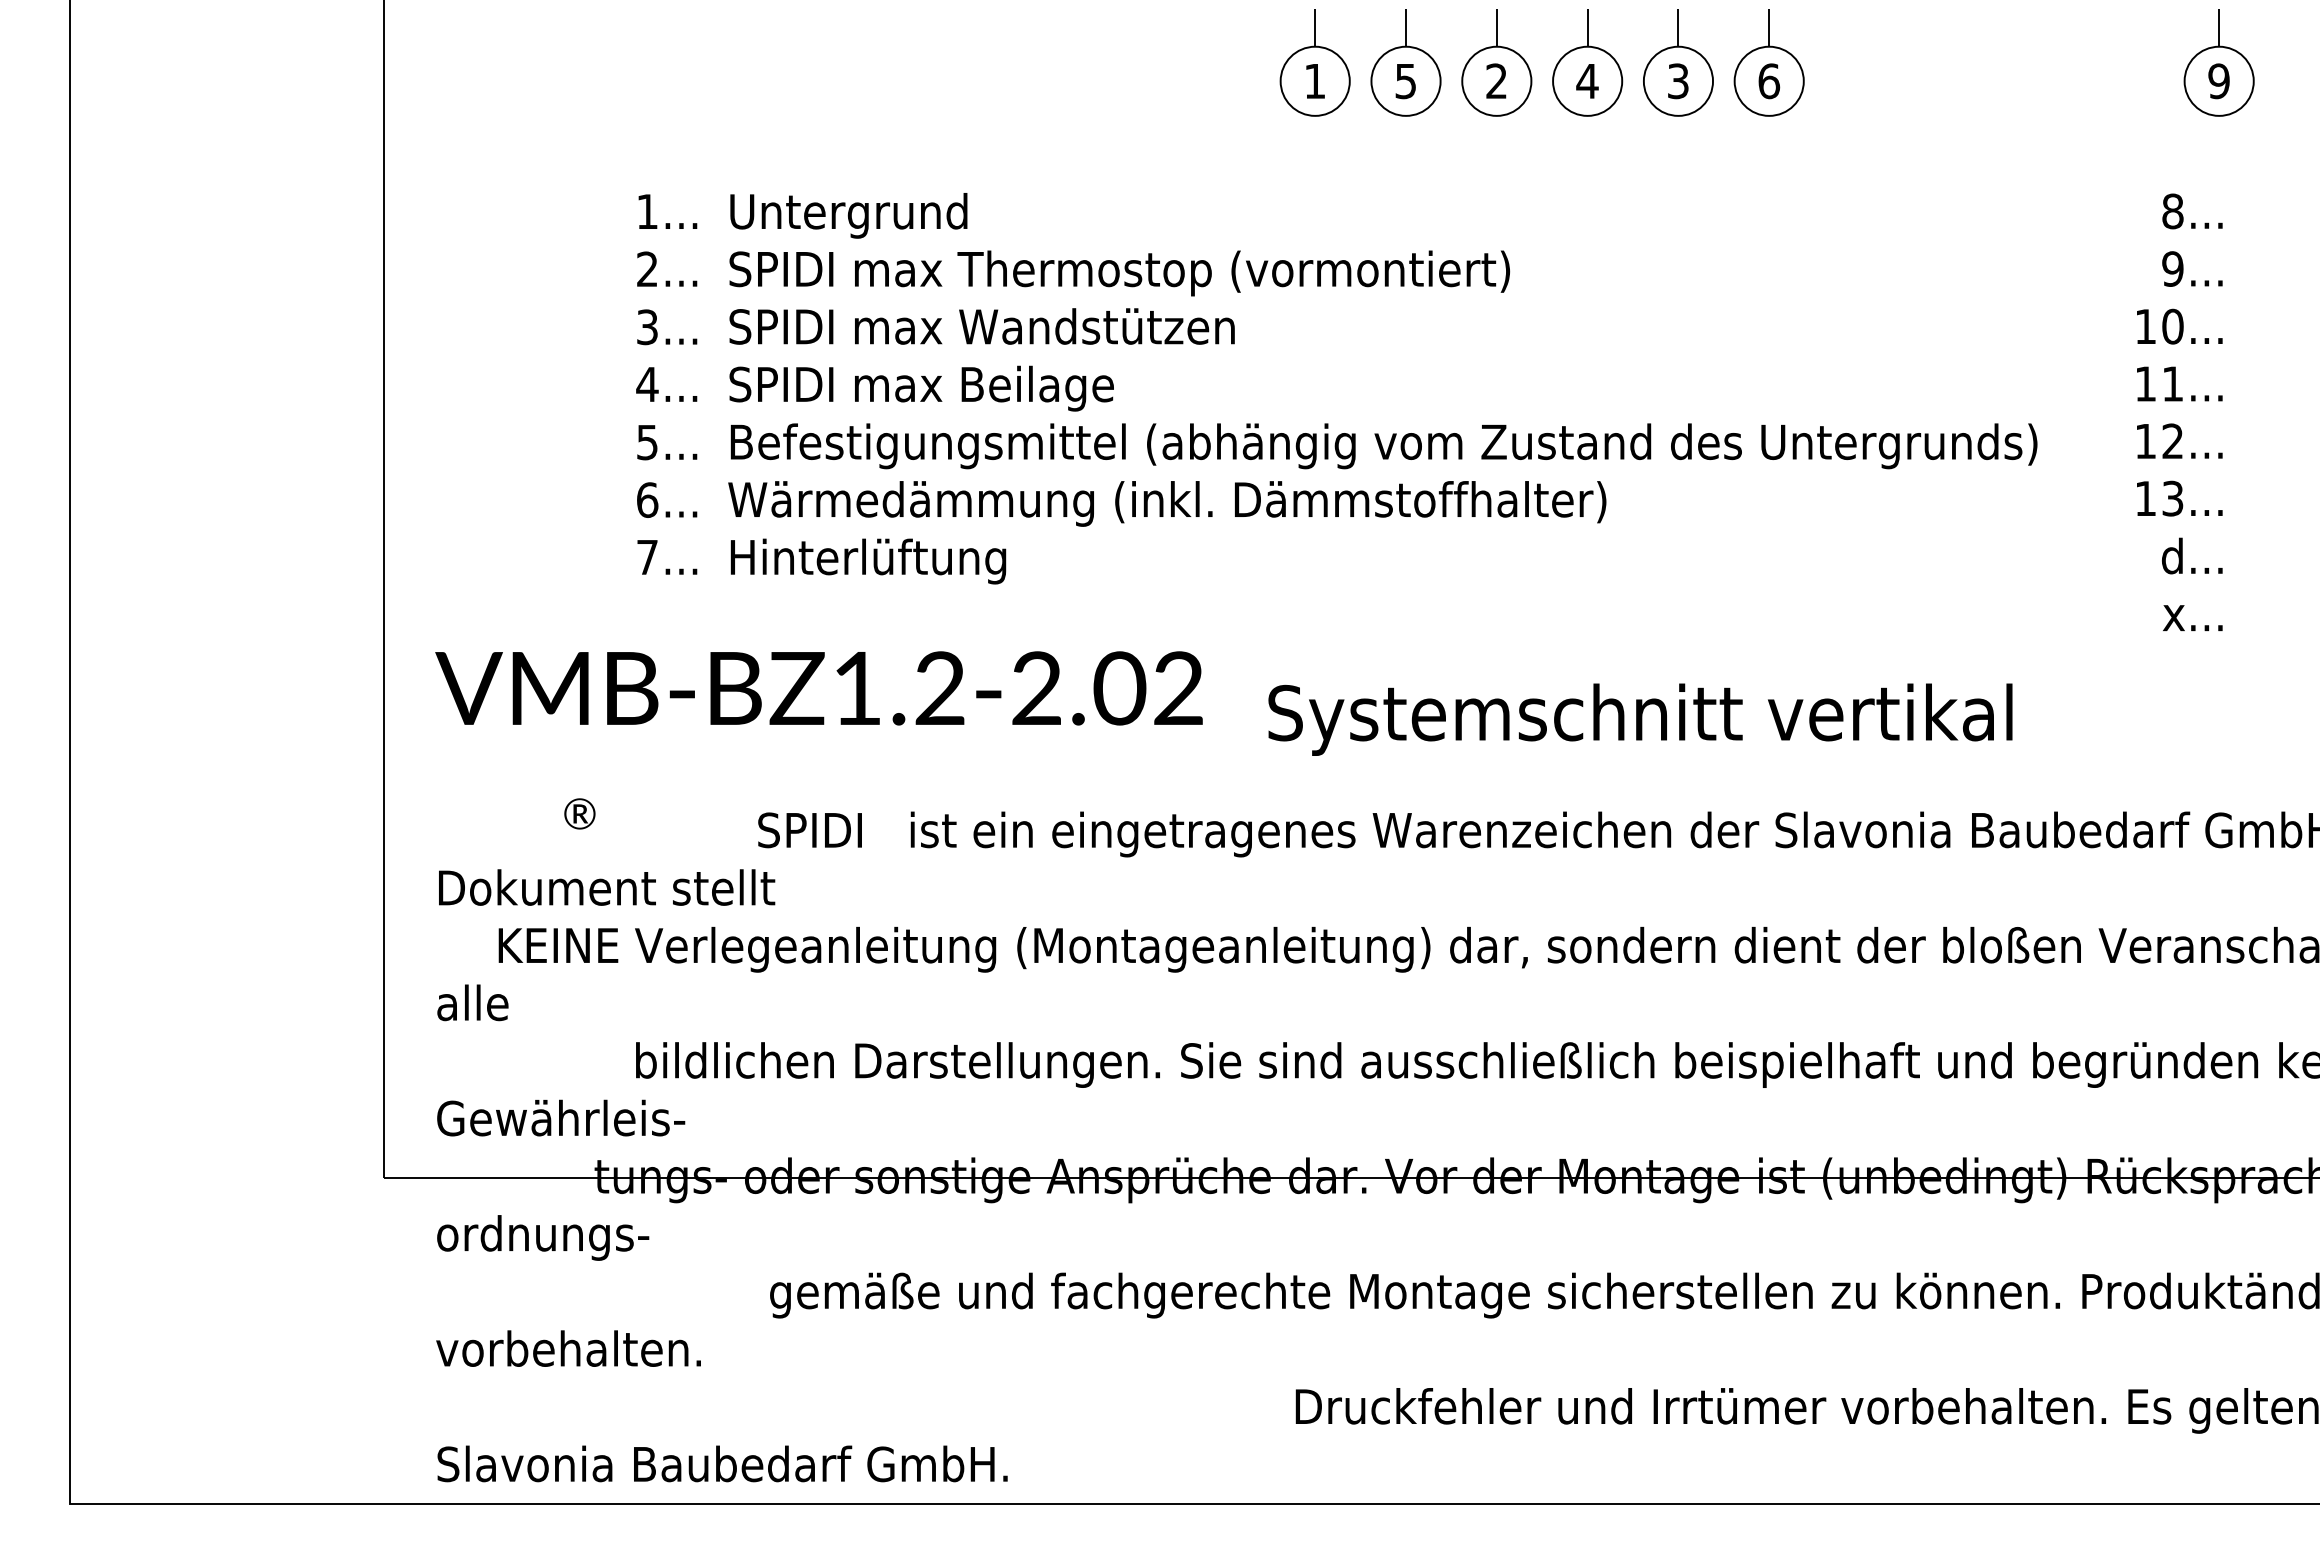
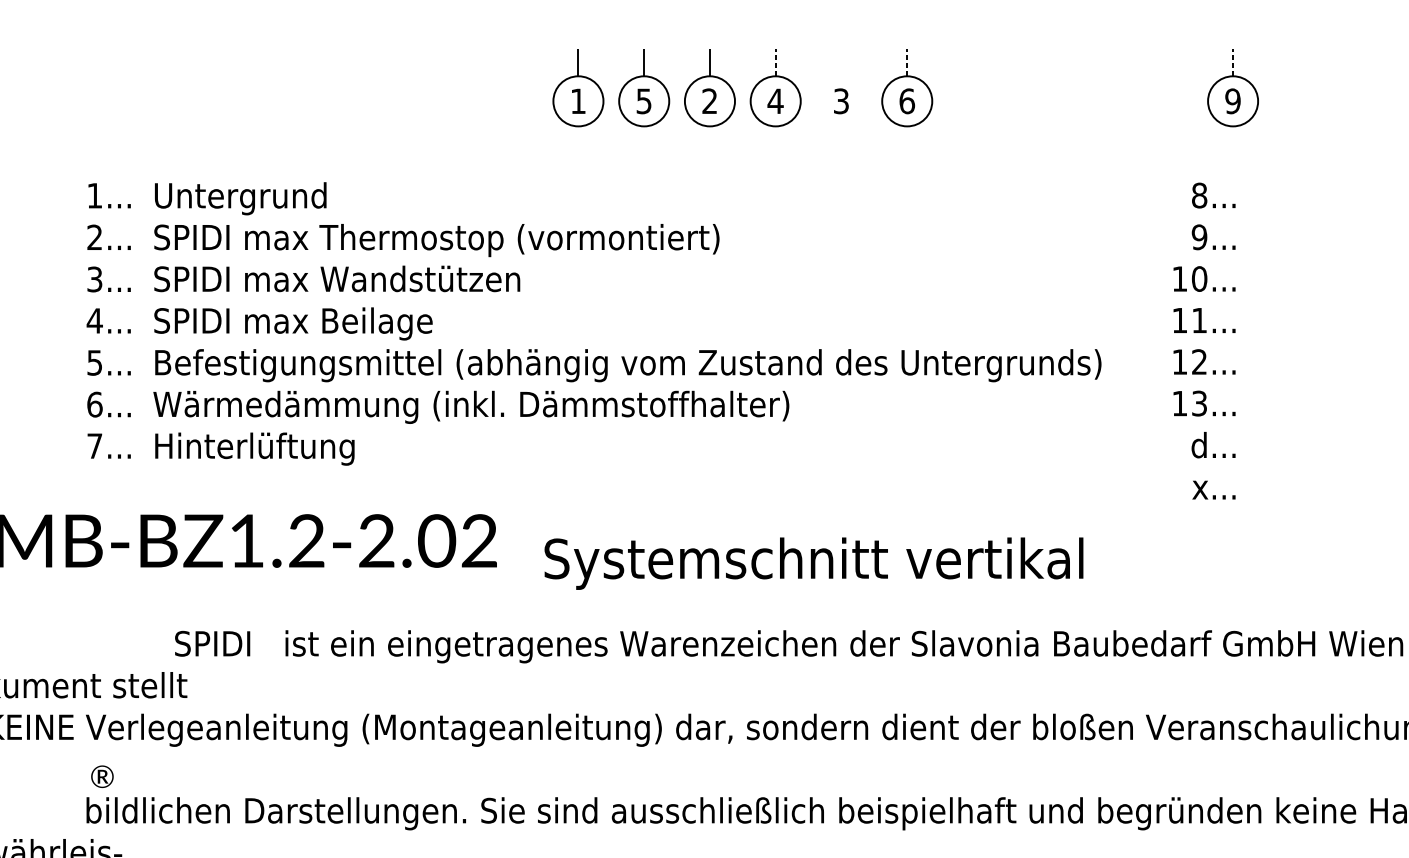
line: (1587, 27) -> (775, 62), solid -> dashed
line: (1769, 27) -> (907, 62), solid -> dashed
line: (2219, 27) -> (1233, 62), solid -> dashed
part: (1678, 62) -> (841, 87), removed
text: (579, 813) -> (102, 776), moved

